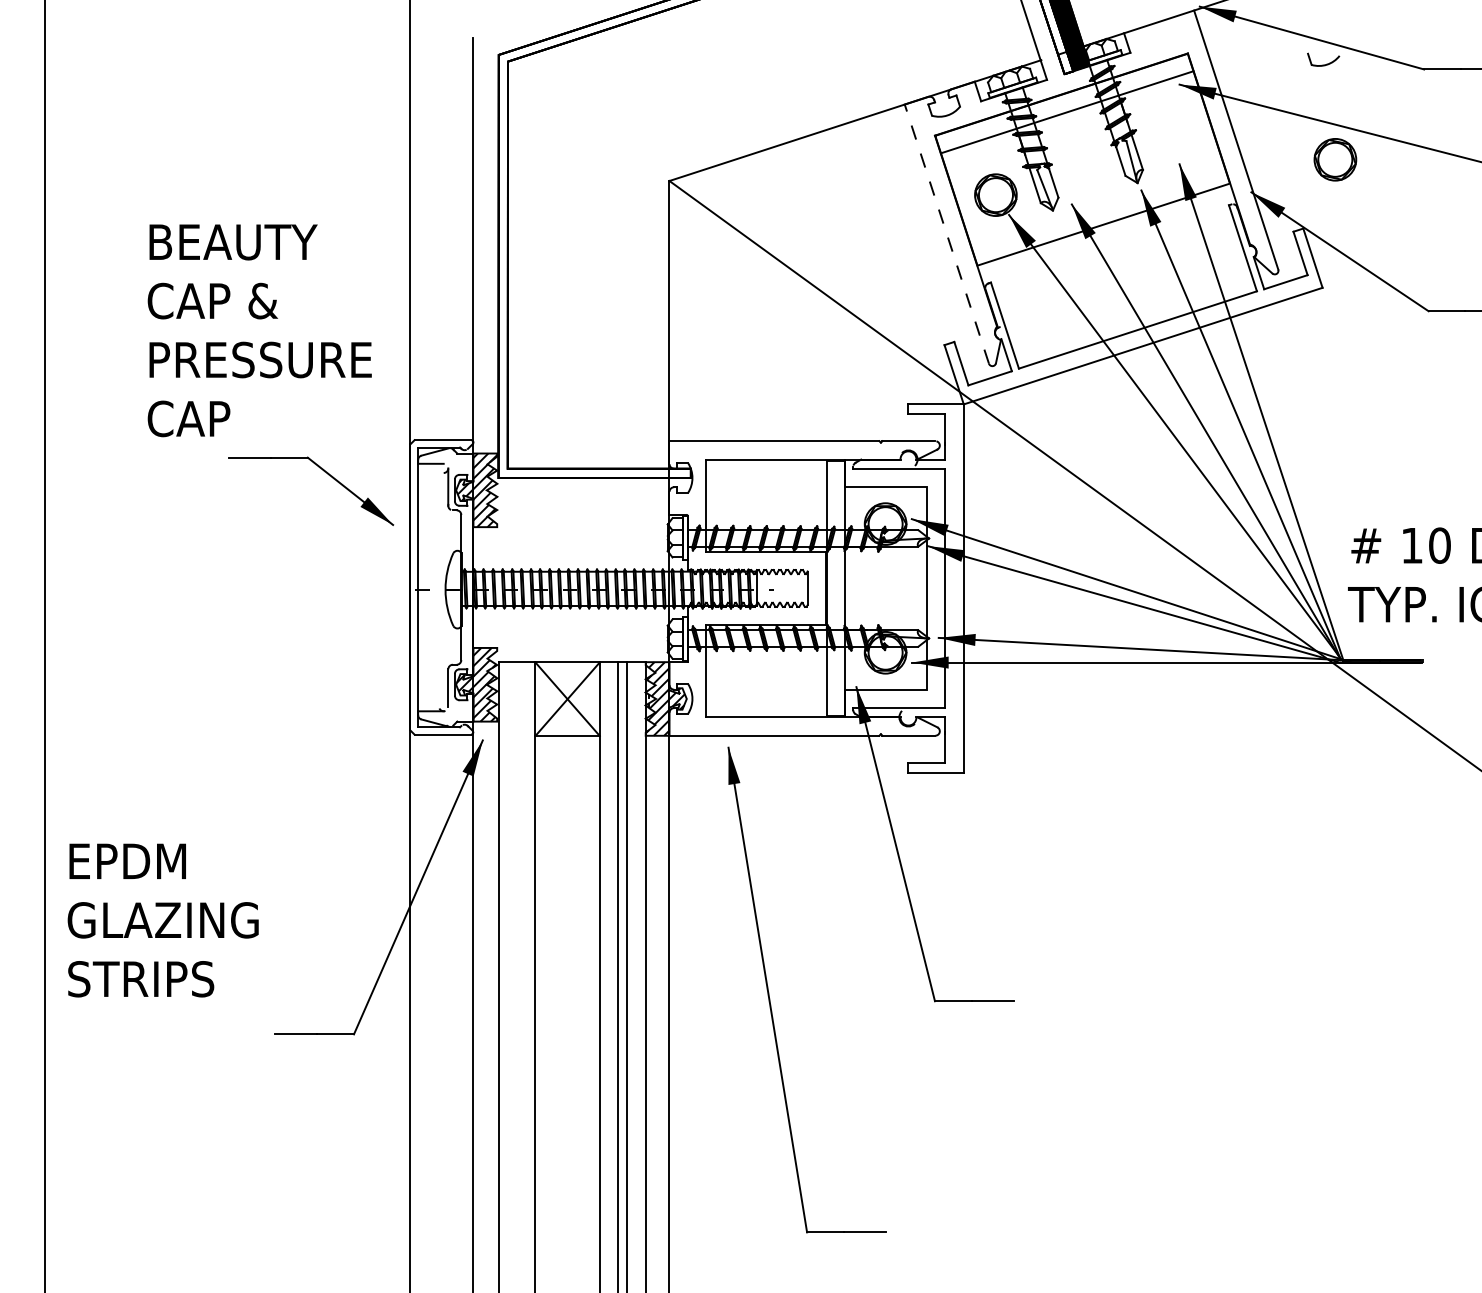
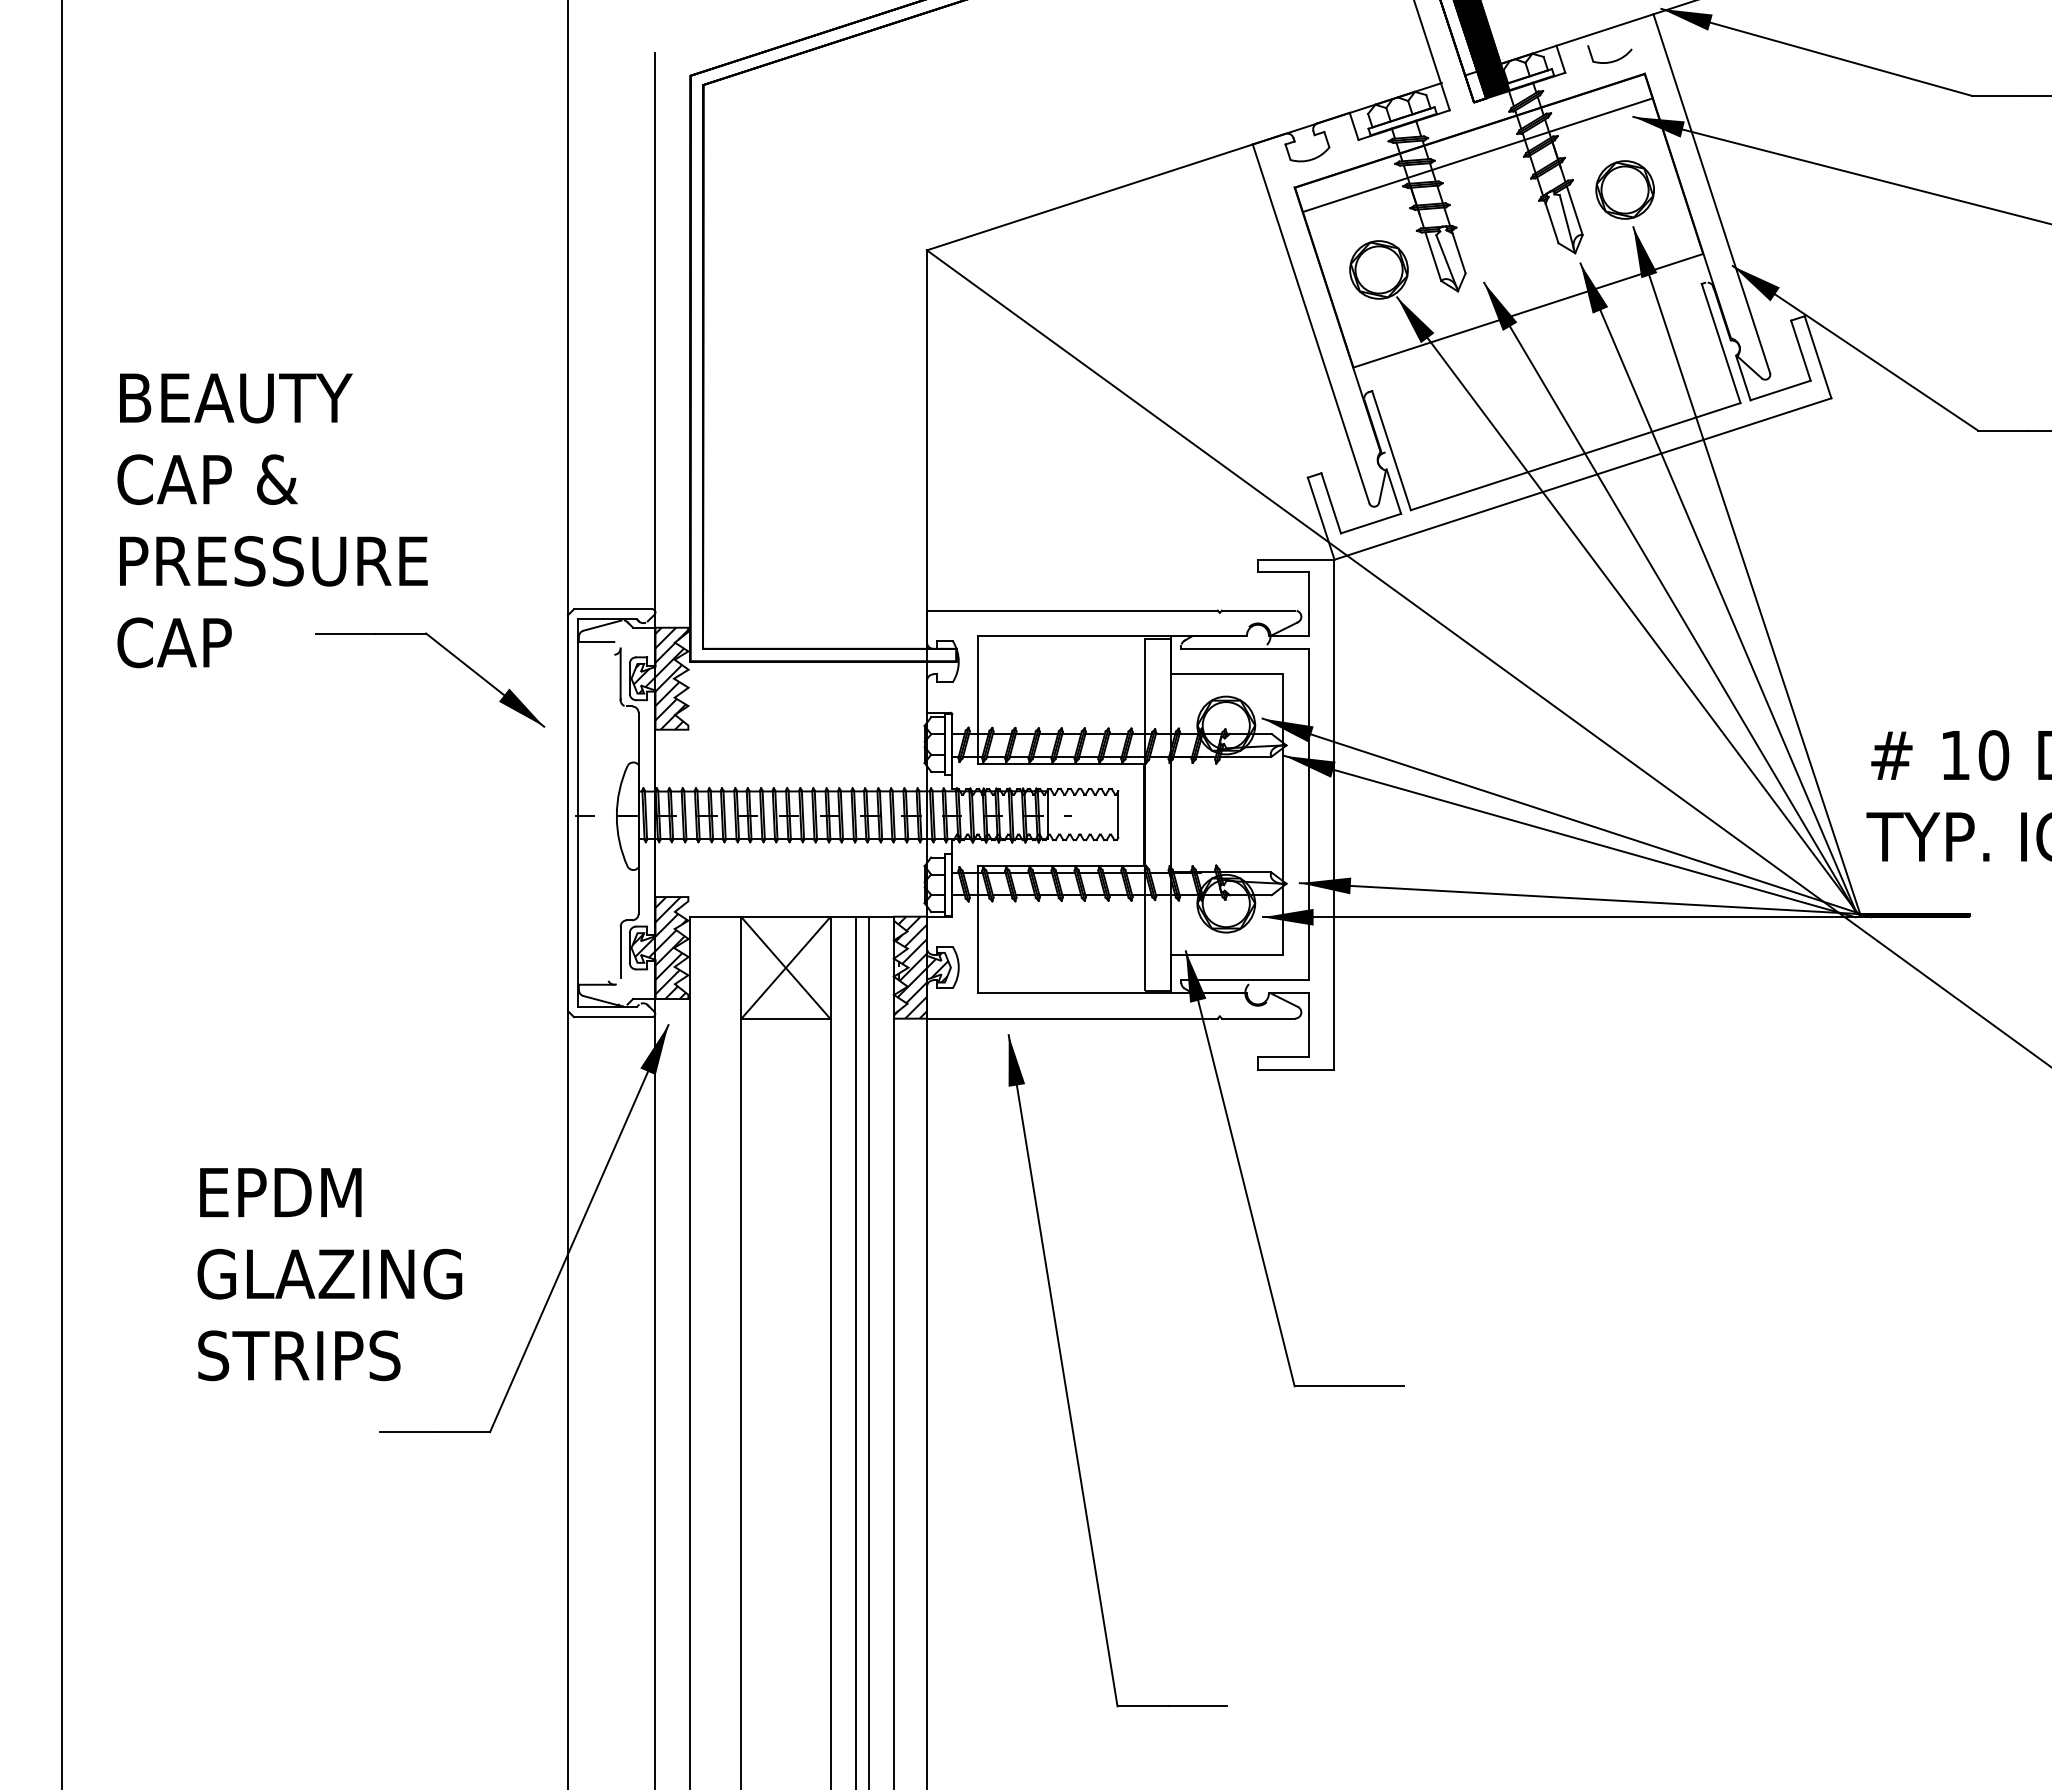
part: (1323, 64) -> (1609, 61), moved
part: (1334, 159) -> (1624, 189), moved
line: (947, 233) -> (1311, 323), dashed -> solid
text: (259, 330) -> (272, 520), moved
text: (162, 920) -> (329, 1274), moved

